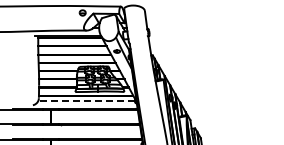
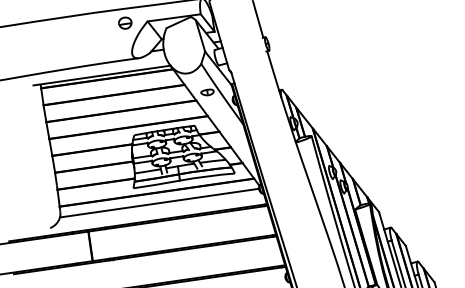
line: (86, 100) -> (159, 202), dashed -> solid

